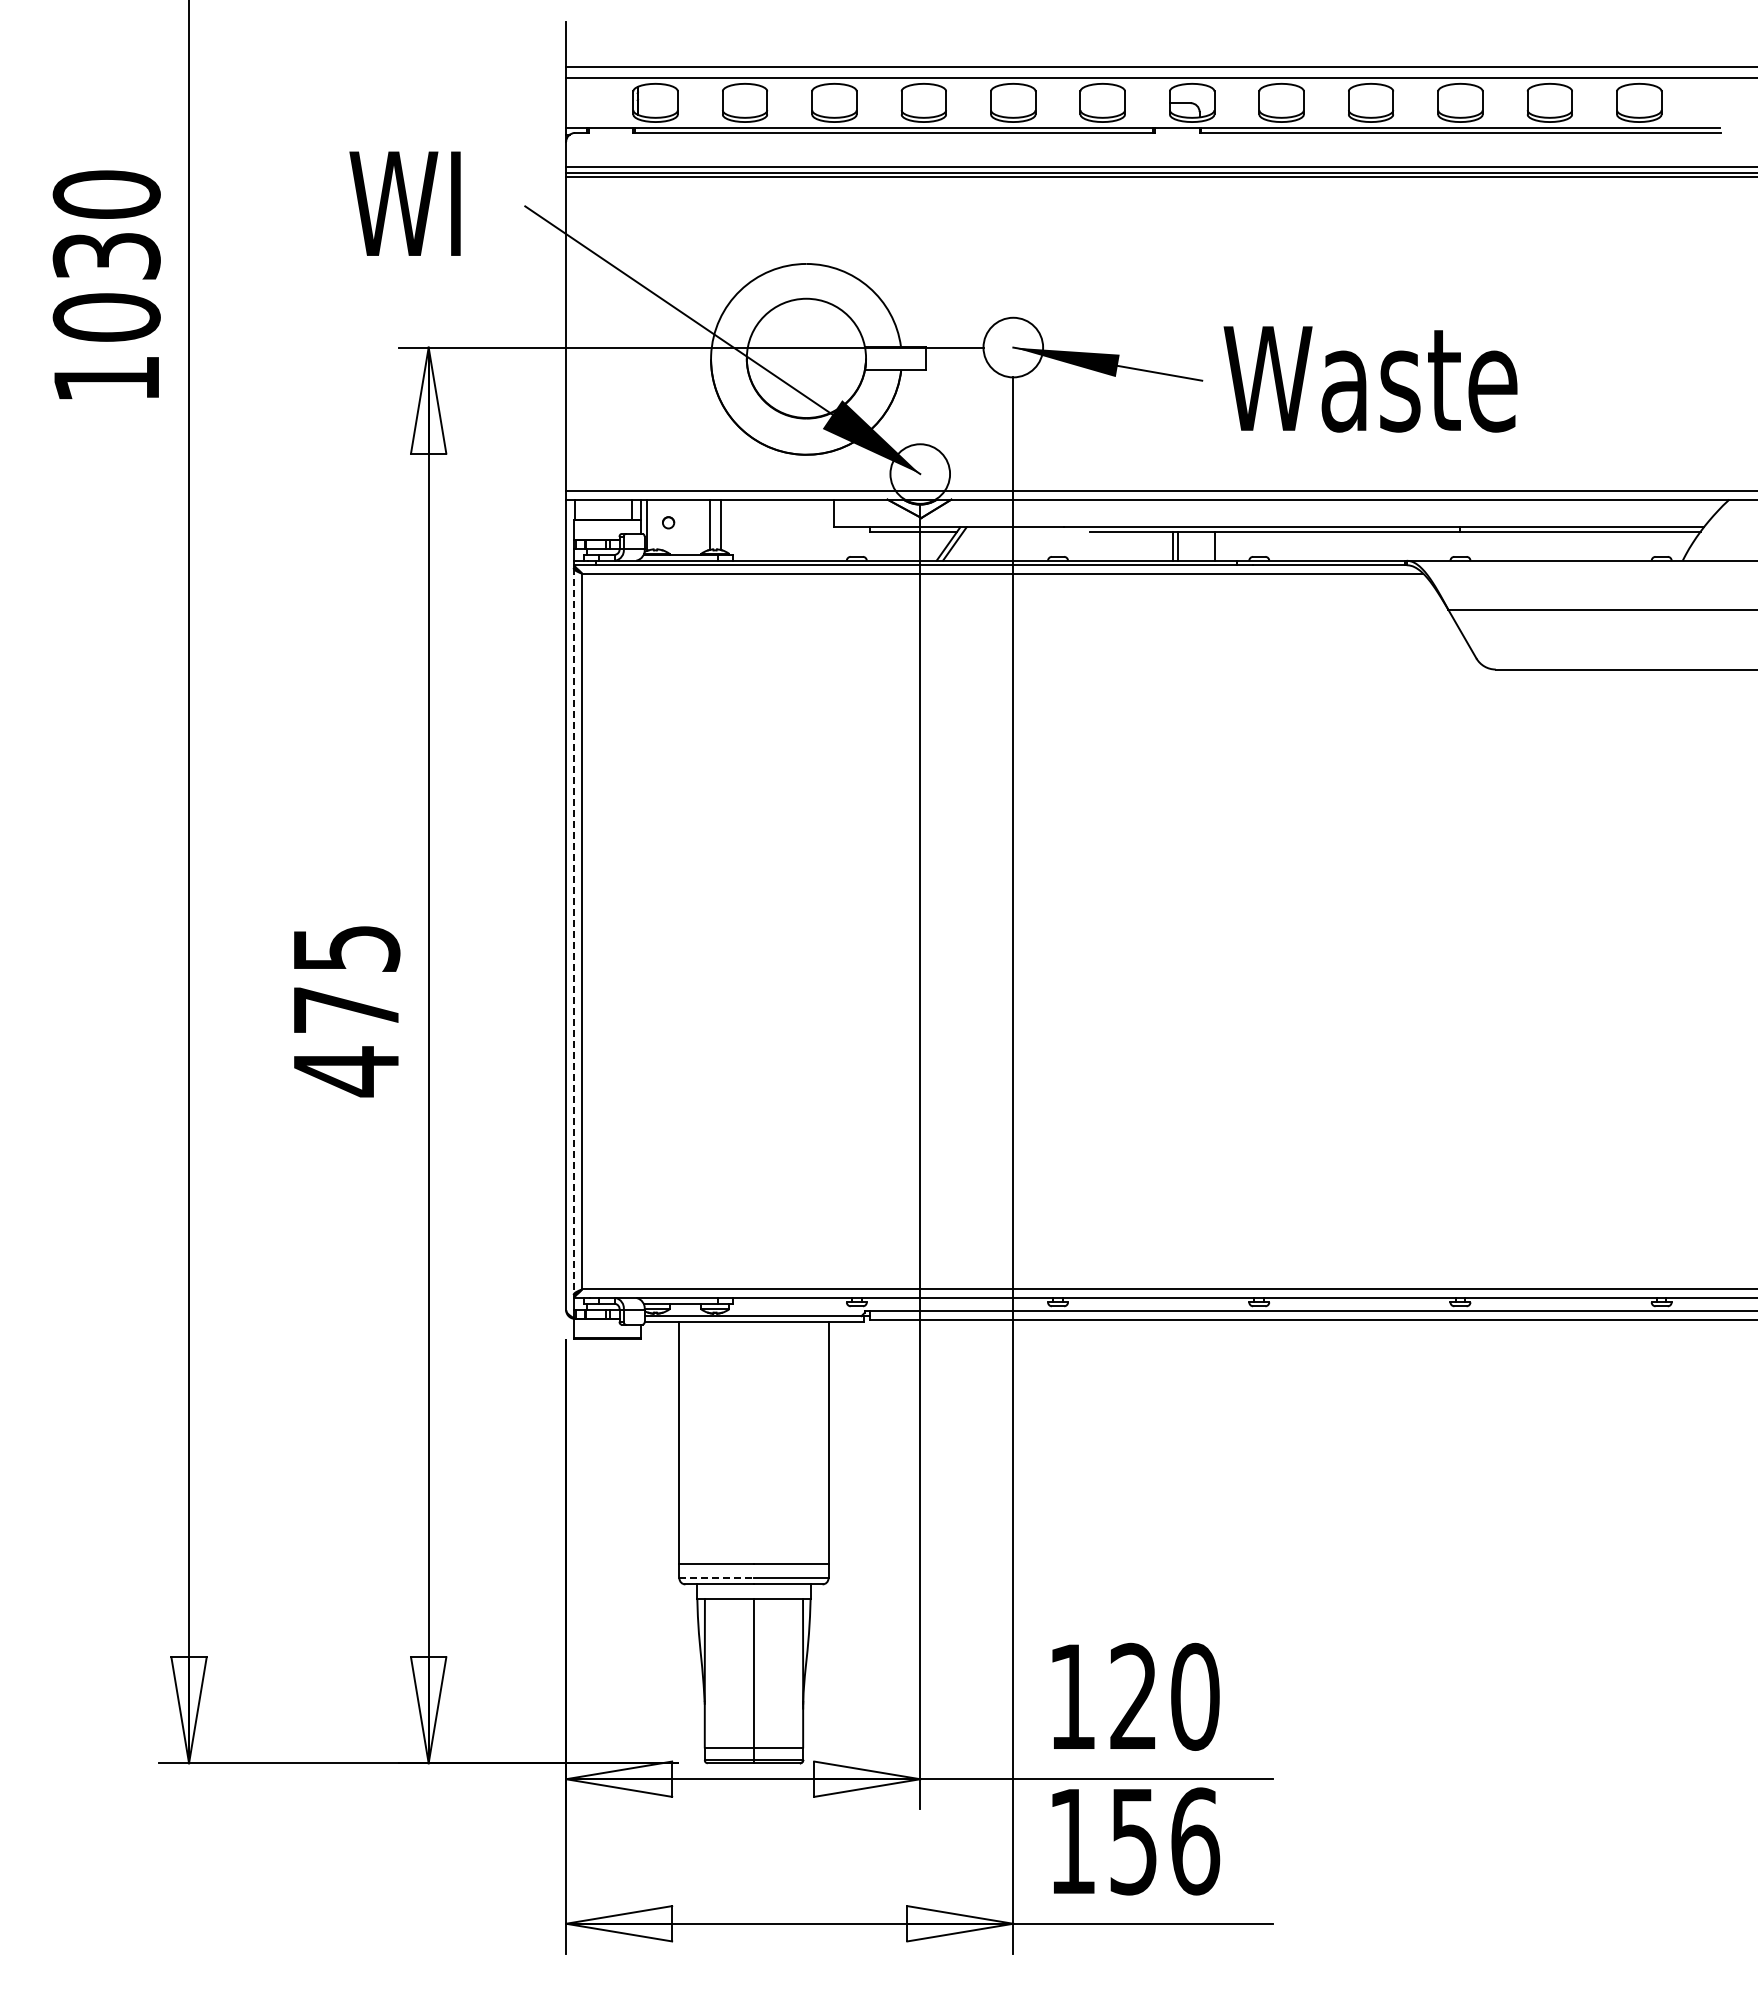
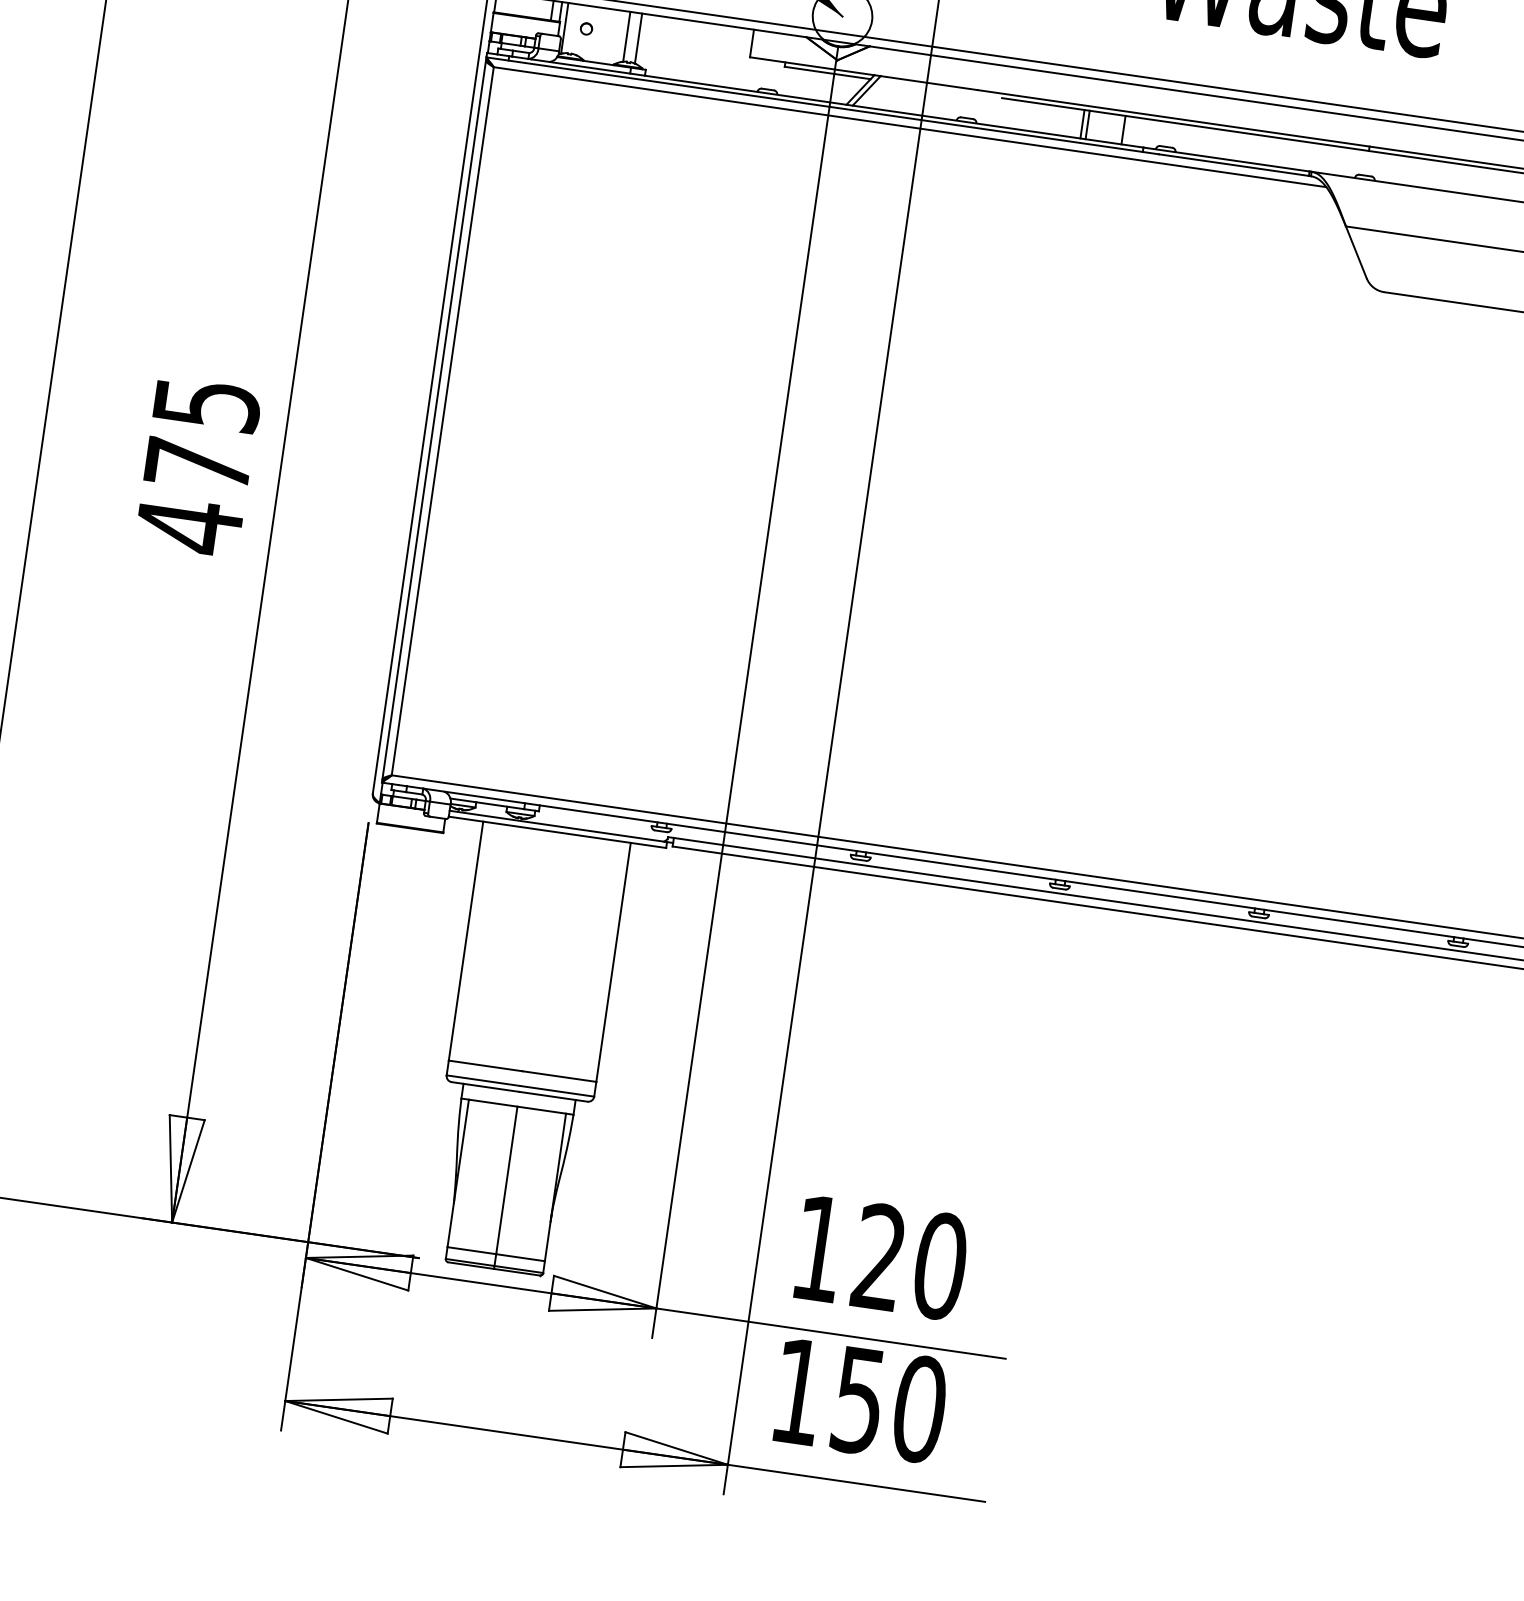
line: (573, 932) -> (433, 420), dashed -> solid
line: (717, 1578) -> (484, 1080), dashed -> solid
text: (1195, 1841) -> (919, 1409), 156 -> 150

